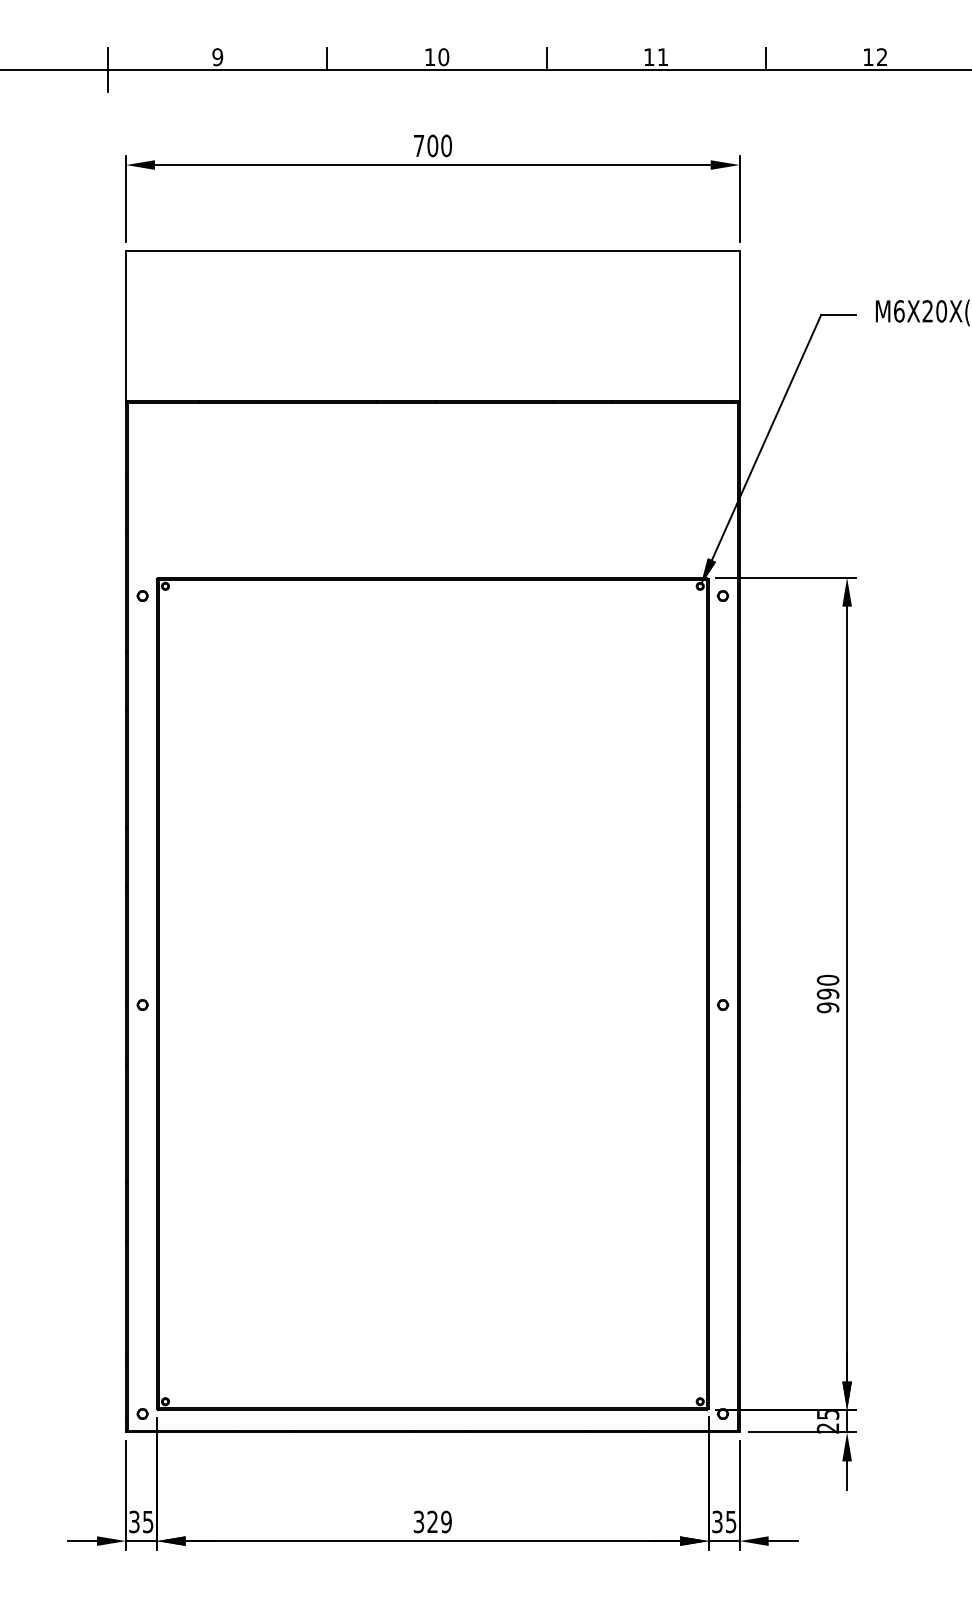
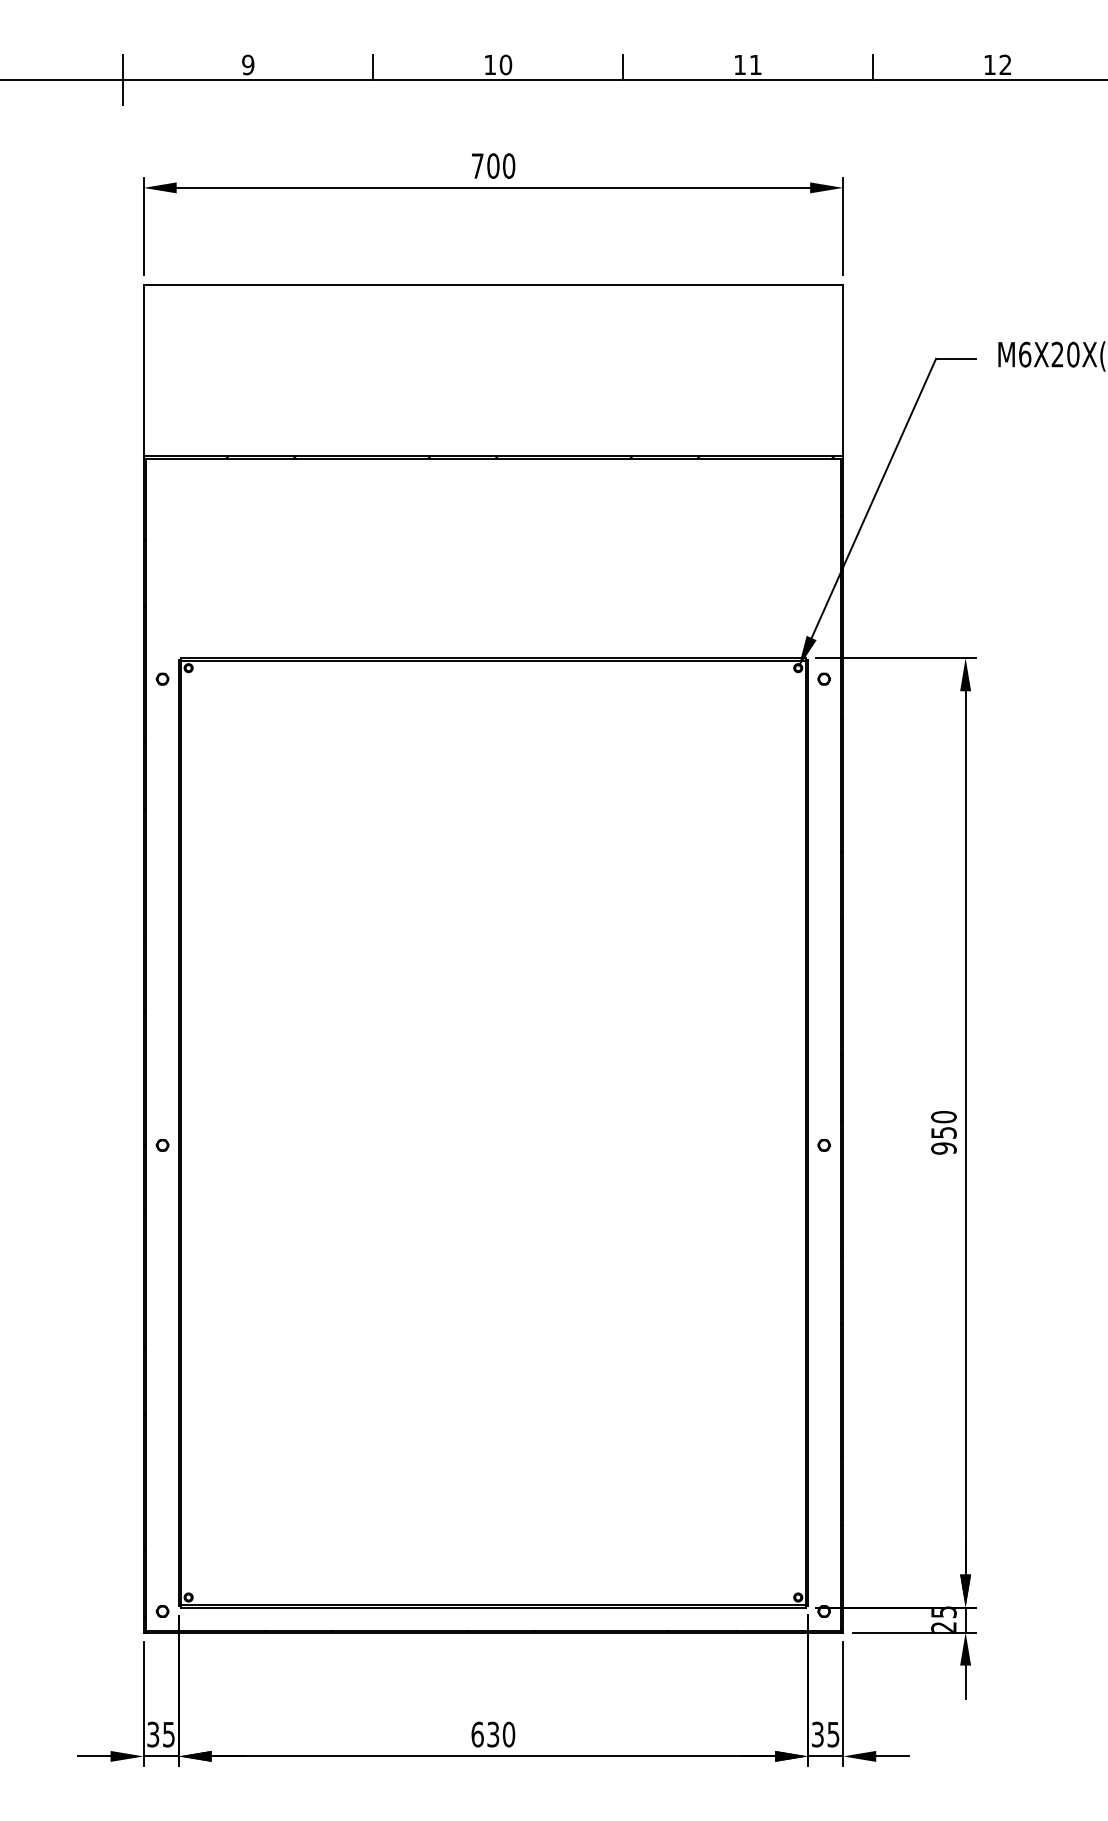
text: (827, 993) -> (943, 1132), 990 -> 950
text: (432, 1521) -> (493, 1734), 329 -> 630

